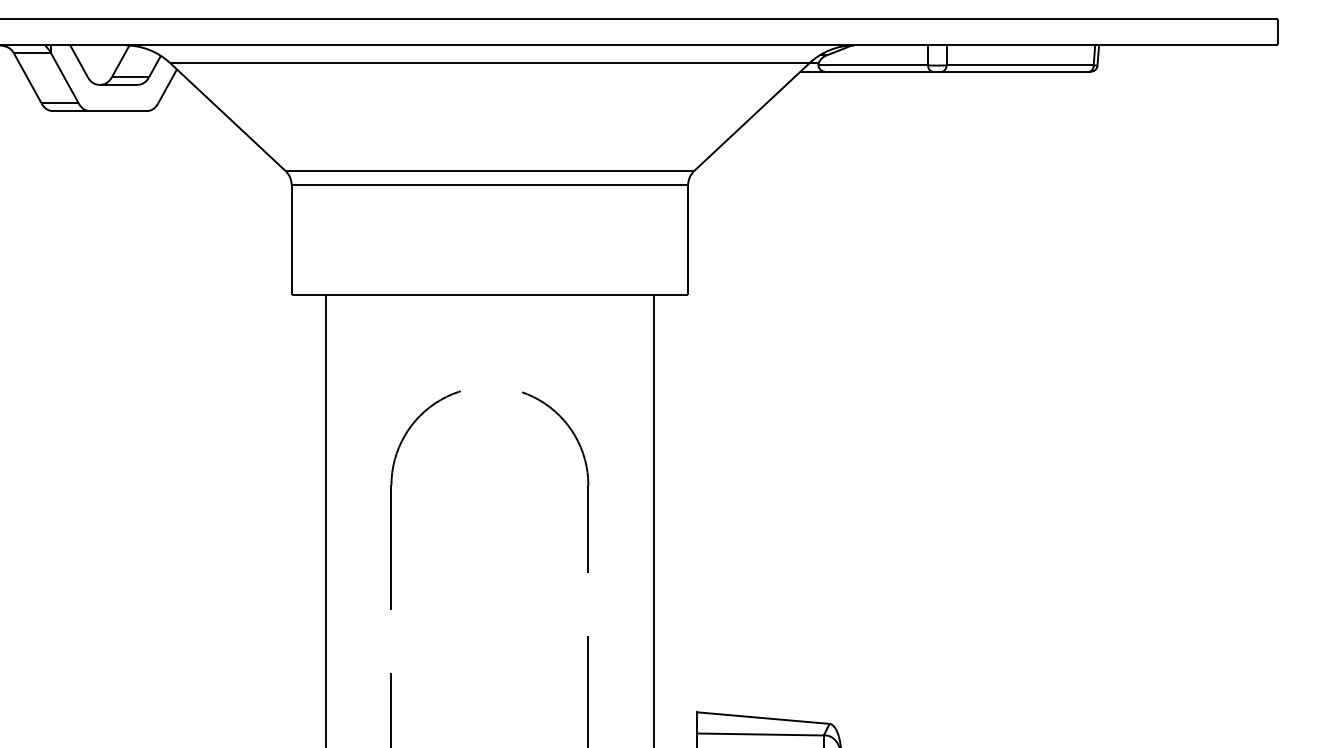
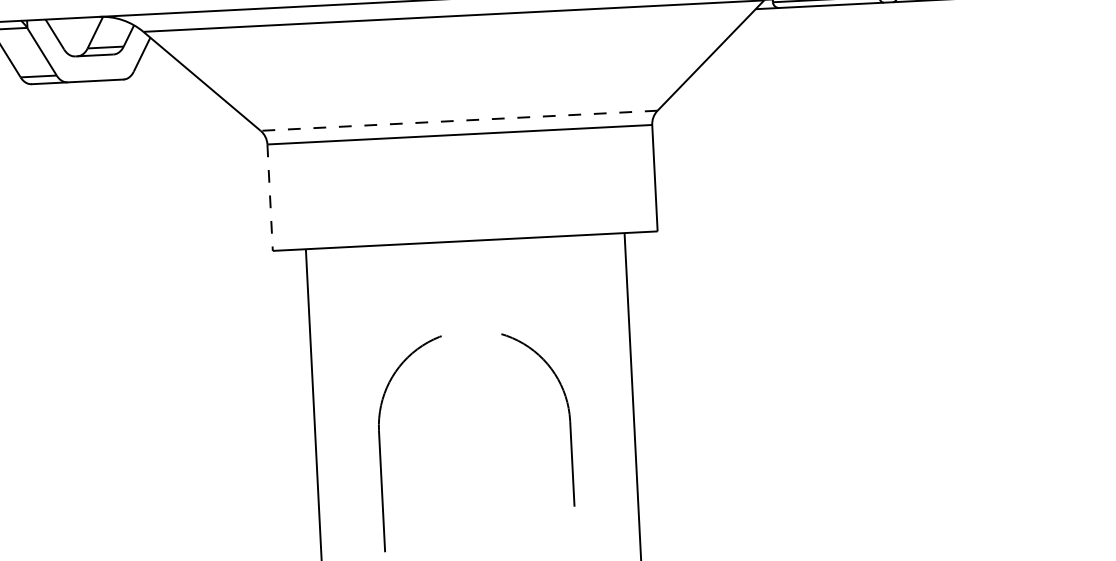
line: (489, 170) -> (458, 120), solid -> dashed
line: (291, 240) -> (269, 198), solid -> dashed

